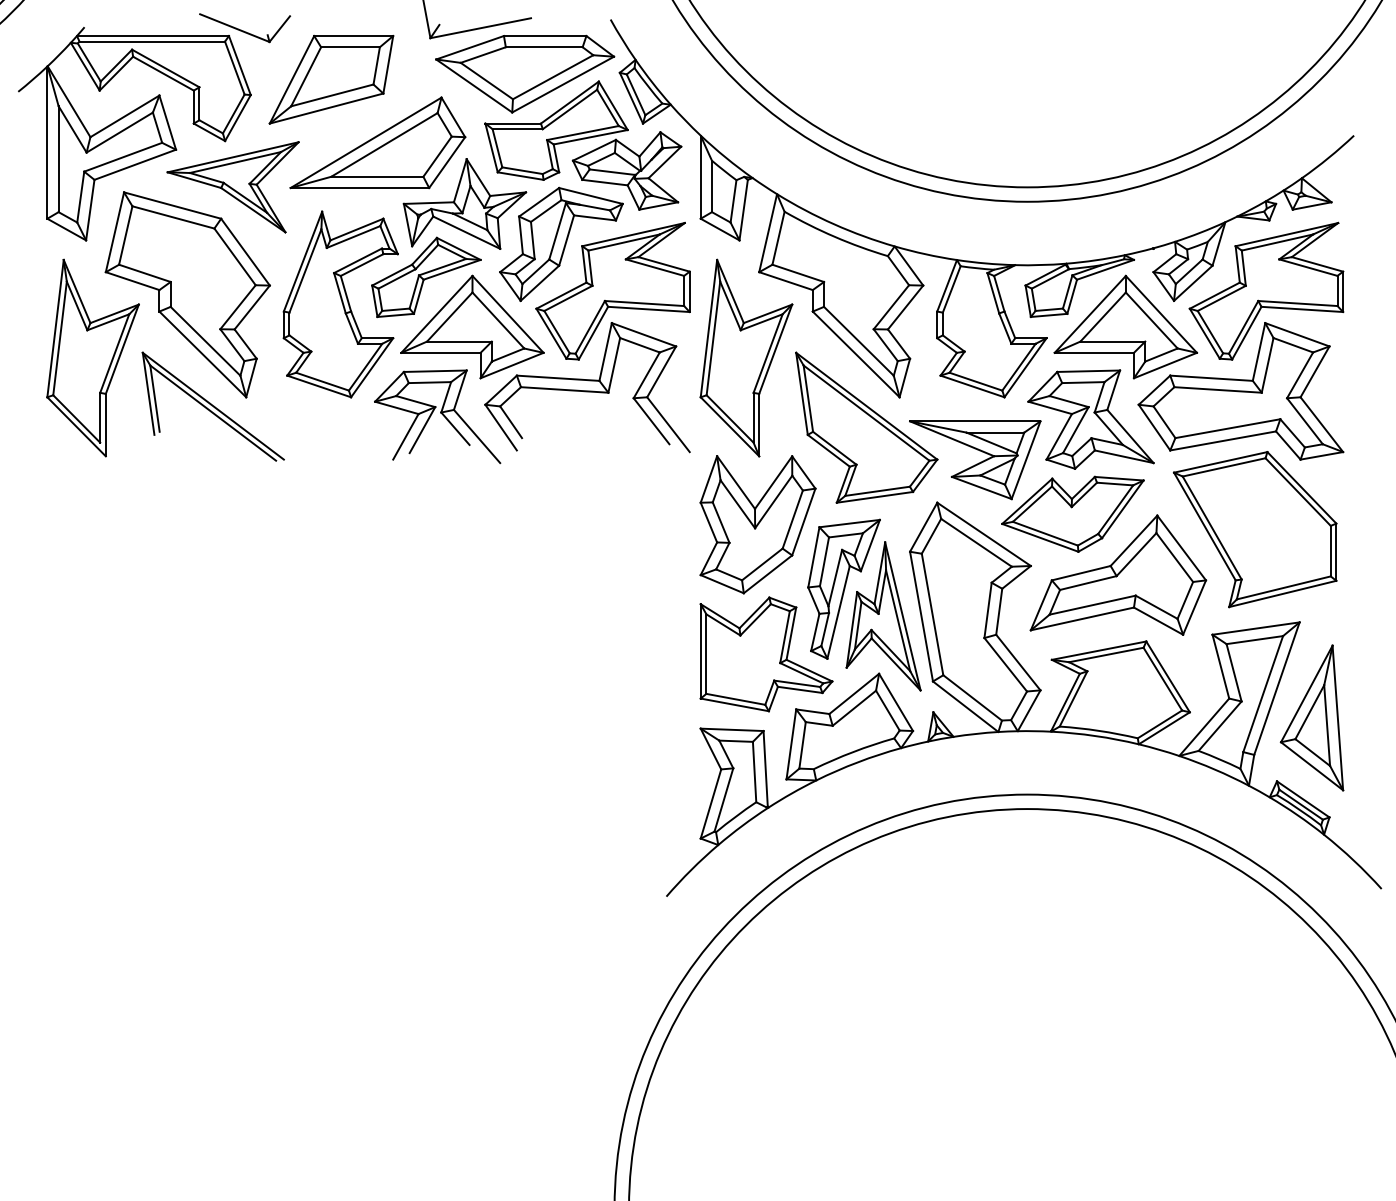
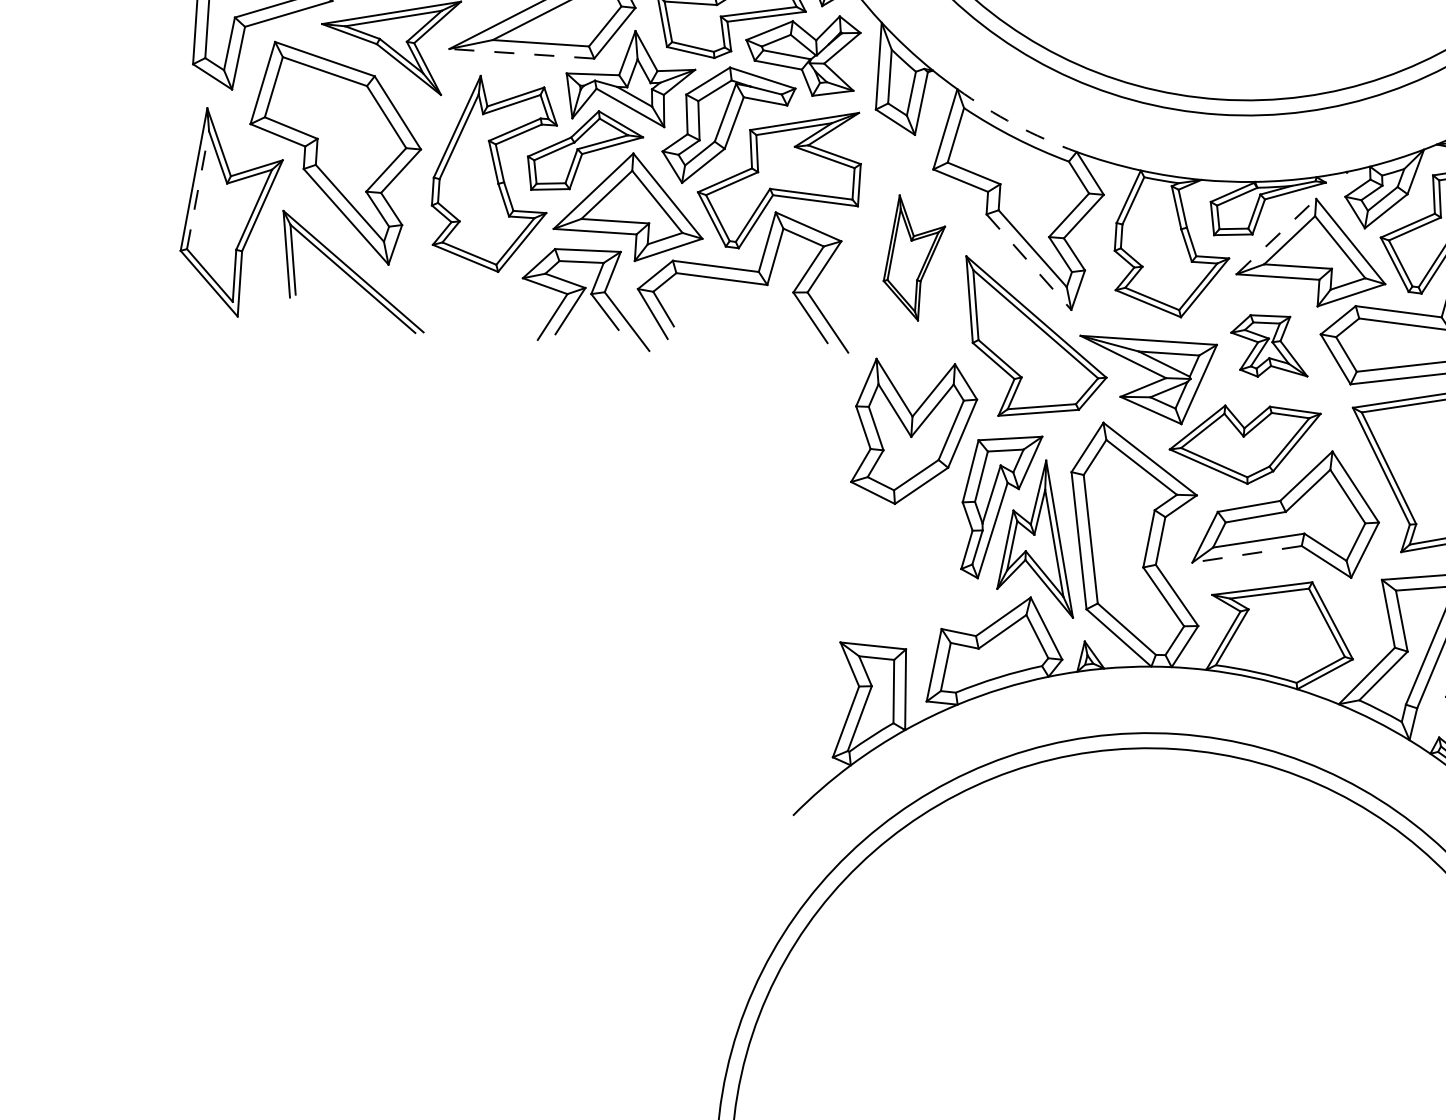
line: (359, 188) -> (521, 54), solid -> dashed
arc: (834, 224) -> (1015, 124), solid -> dashed
line: (1090, 314) -> (1276, 236), solid -> dashed
line: (60, 337) -> (198, 189), solid -> dashed
line: (856, 354) -> (1029, 262), solid -> dashed
part: (746, 357) -> (914, 257), size x0.6
part: (1090, 419) -> (1269, 346), size x0.6
line: (1082, 618) -> (1247, 553), solid -> dashed
part: (766, 654) -> (914, 569), removed

